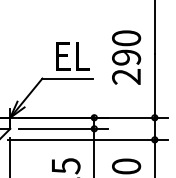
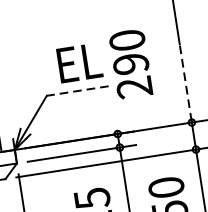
text: (126, 57) -> (130, 63), moved
line: (67, 78) -> (77, 90), solid -> dashed
line: (154, 85) -> (185, 83), solid -> dashed

